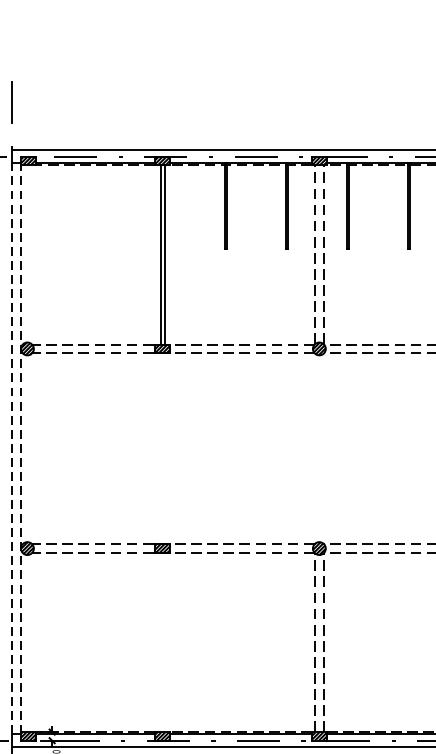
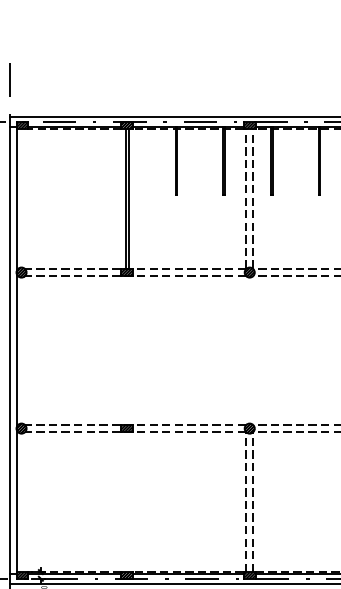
line: (12, 448) -> (9, 350), dashed -> solid
line: (20, 448) -> (16, 350), dashed -> solid

